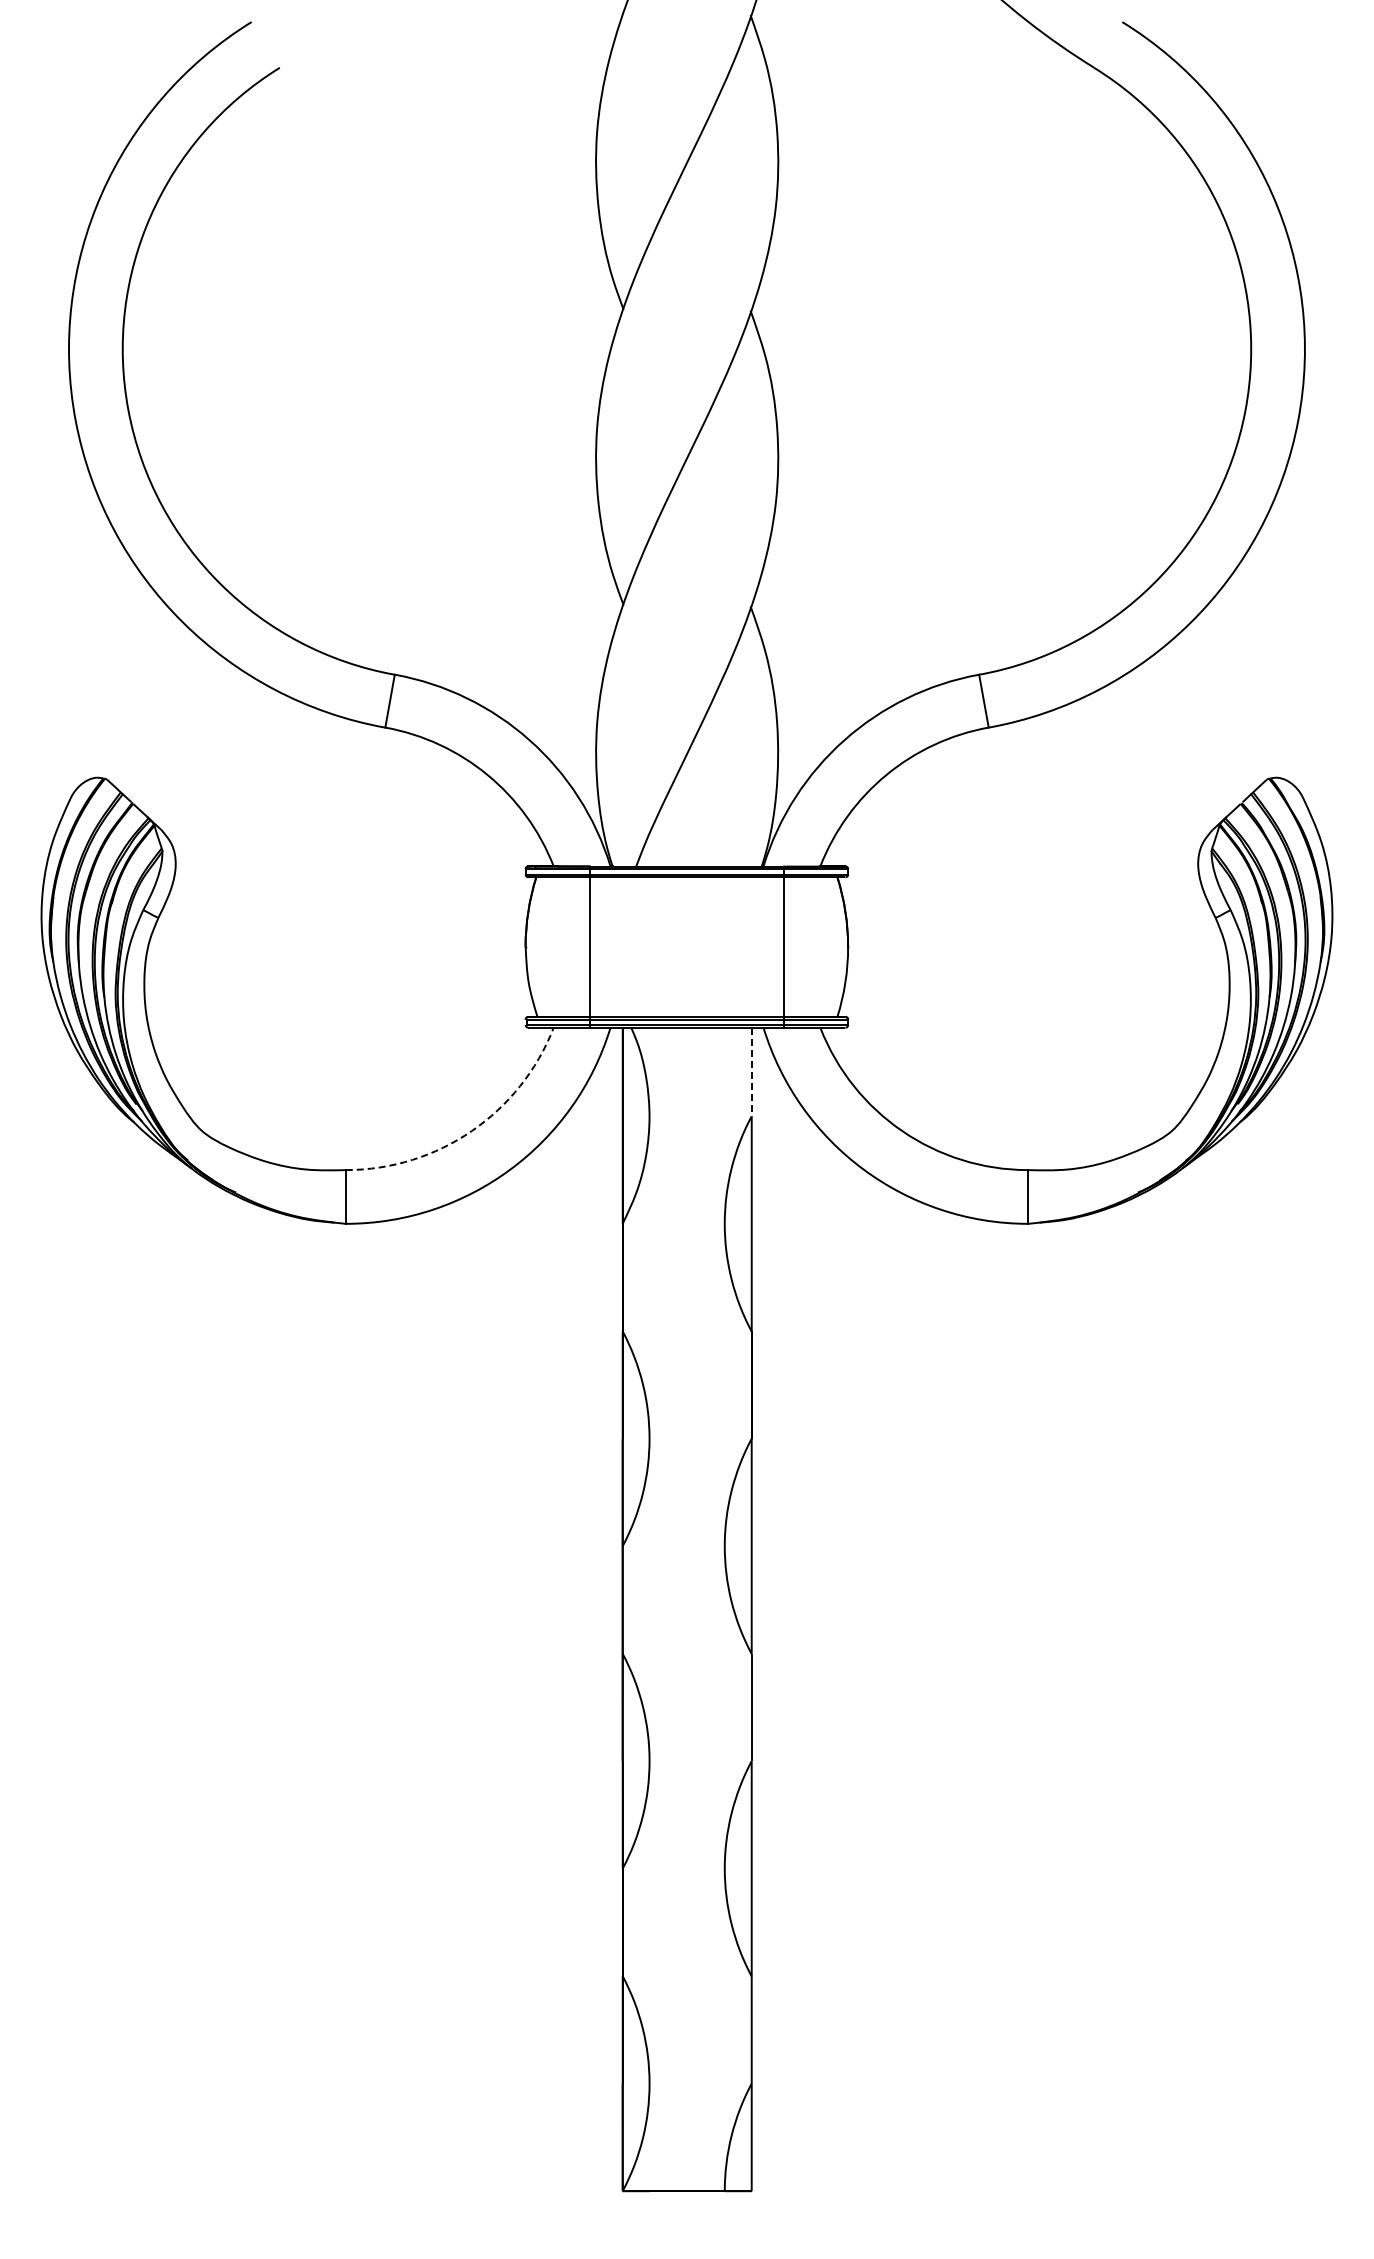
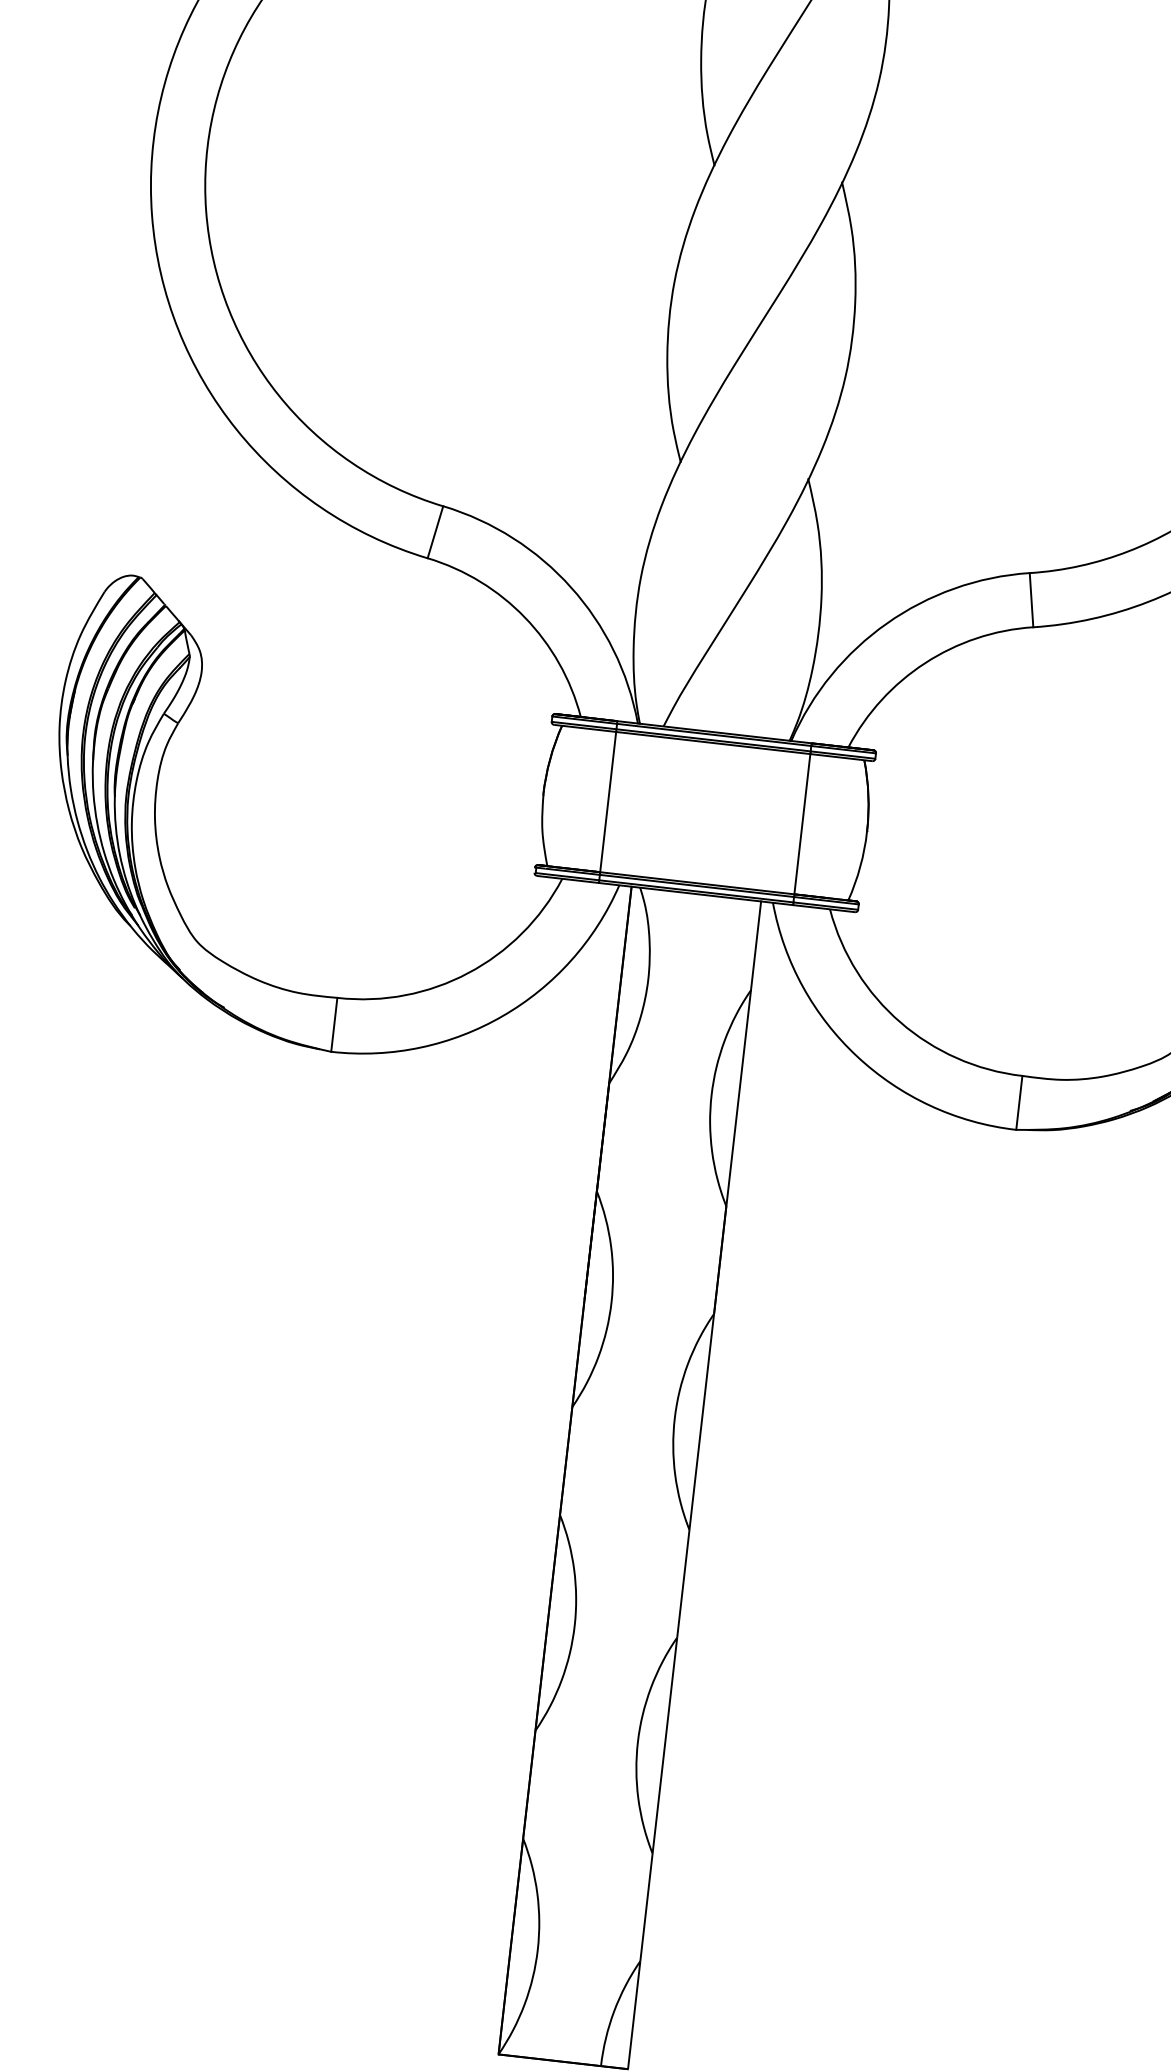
line: (751, 1072) -> (755, 946), dashed -> solid
arc: (471, 1131) -> (467, 973), dashed -> solid

